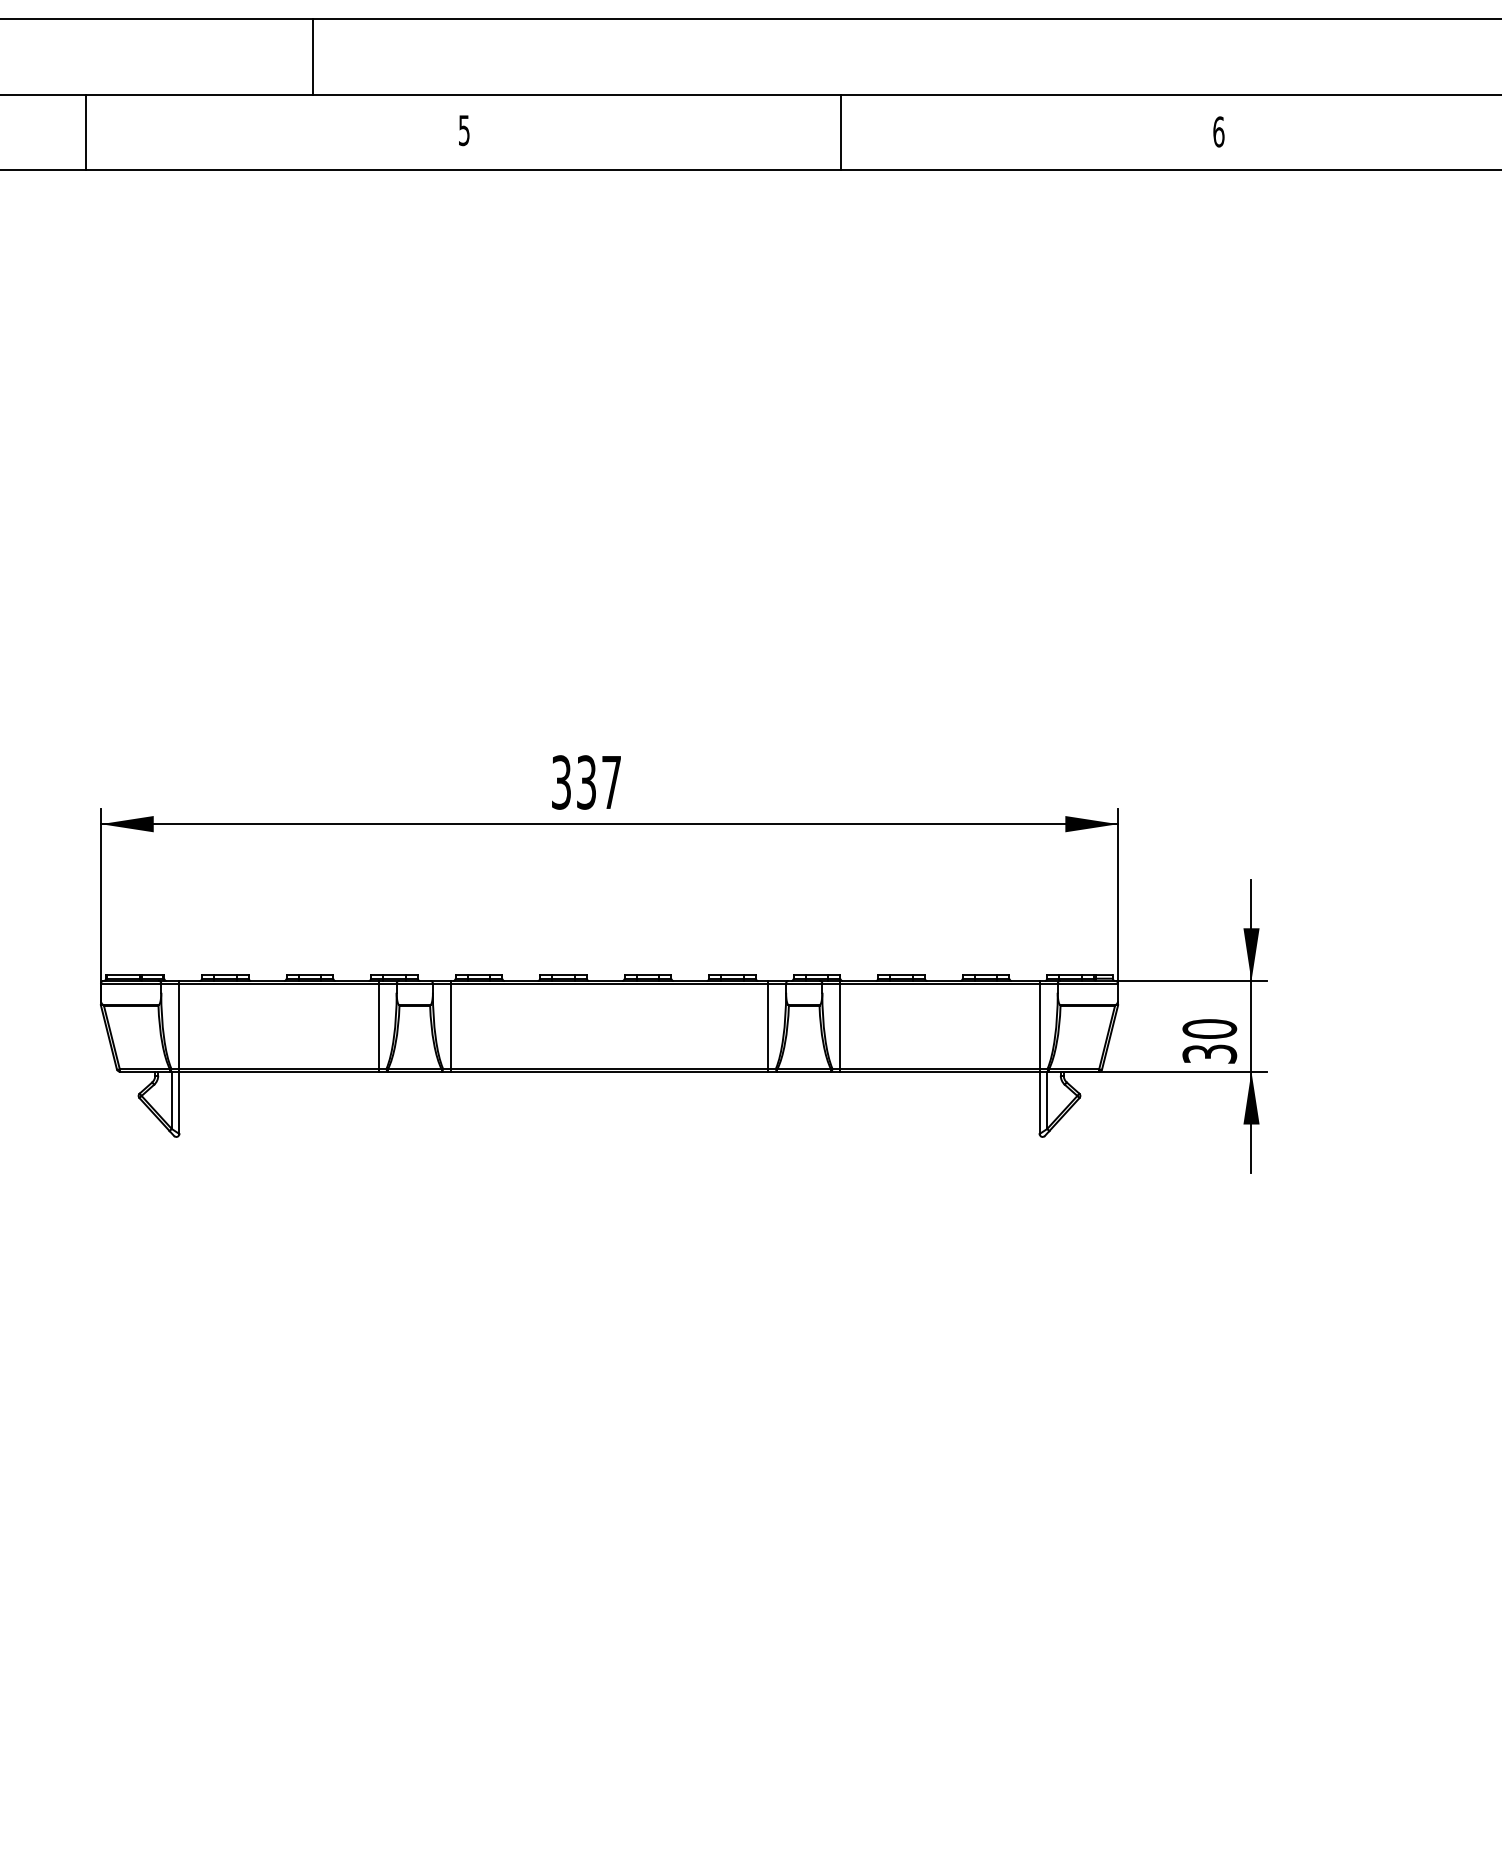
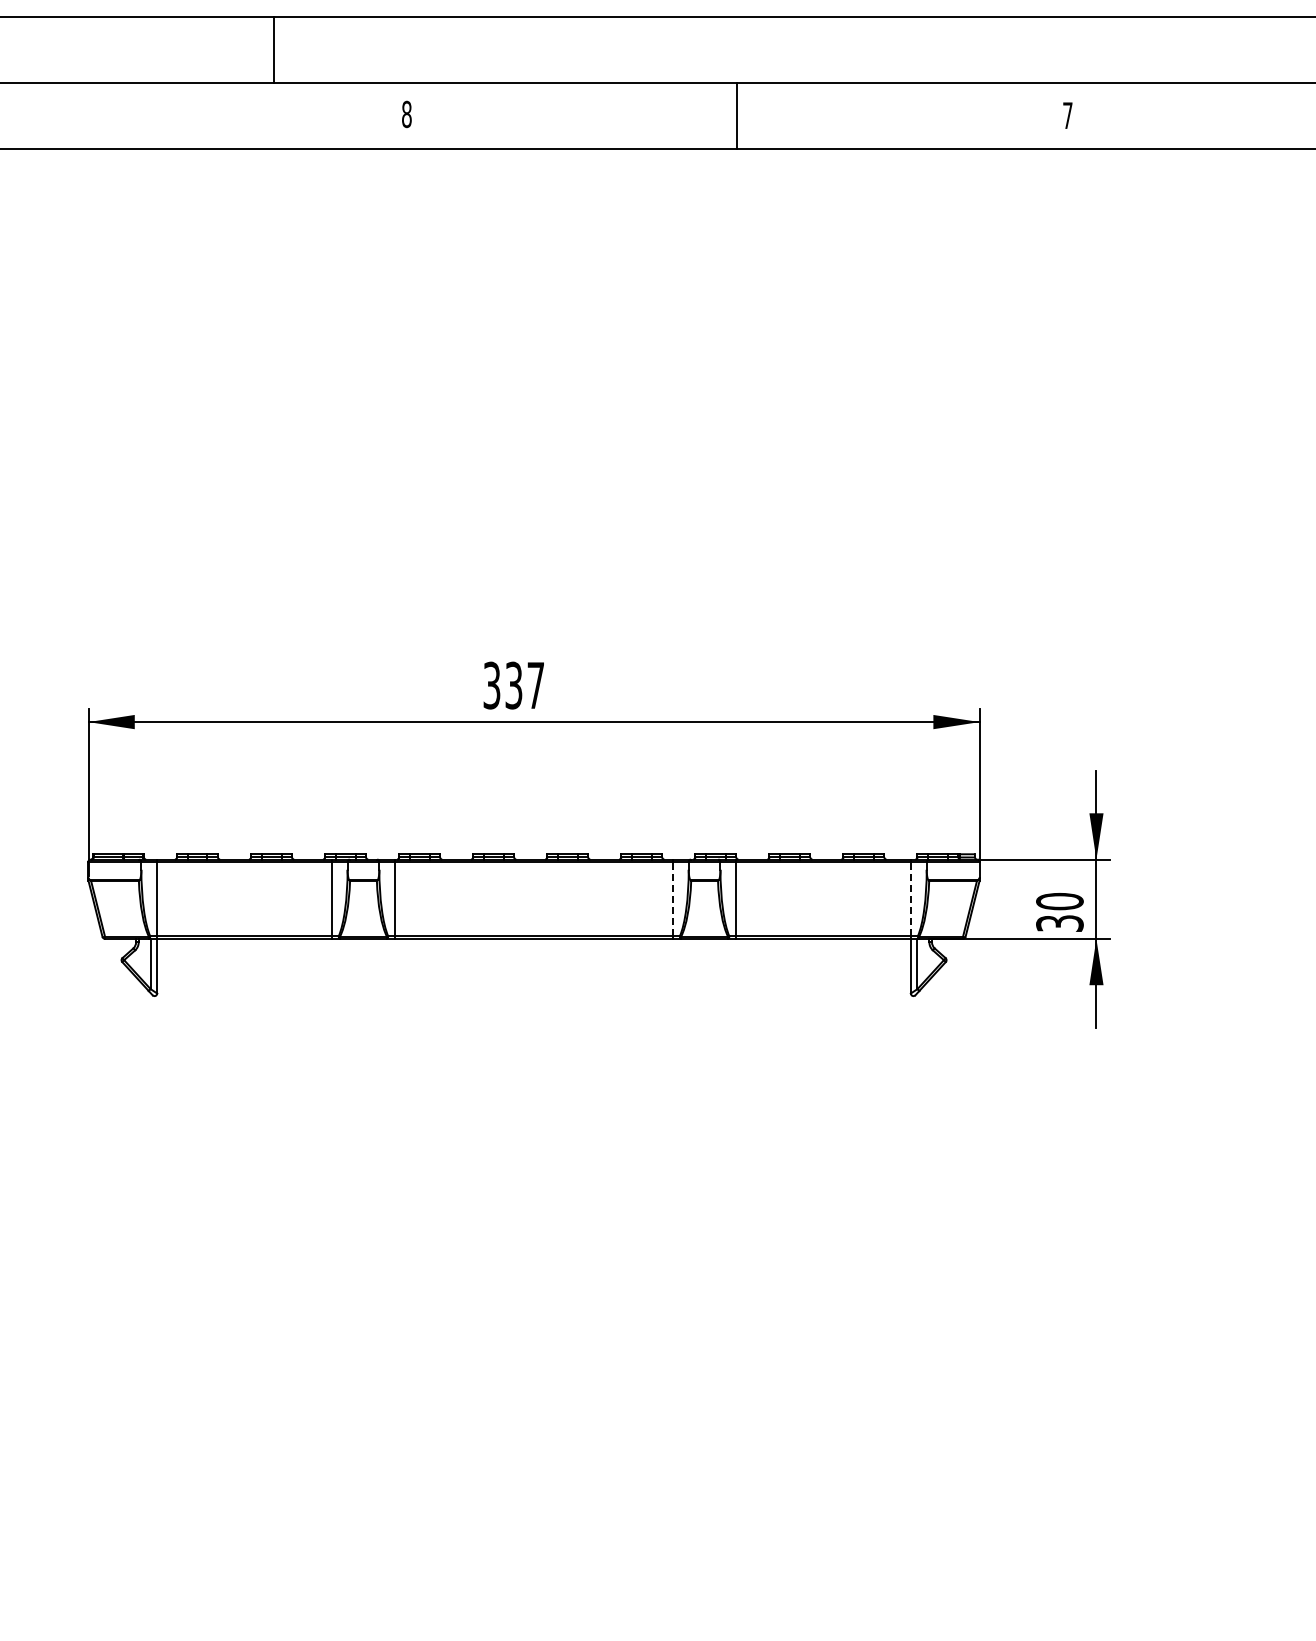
text: (463, 130) -> (406, 114), 5 -> 8
text: (1218, 131) -> (1067, 115), 6 -> 7
line: (86, 132) -> (75, 116), removed
line: (767, 1025) -> (672, 898), solid -> dashed
line: (1039, 1025) -> (910, 898), solid -> dashed

